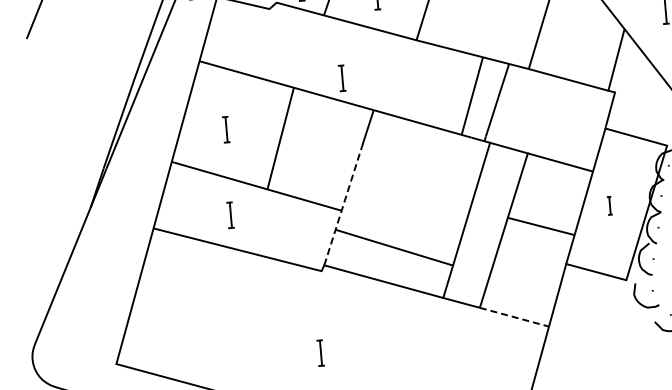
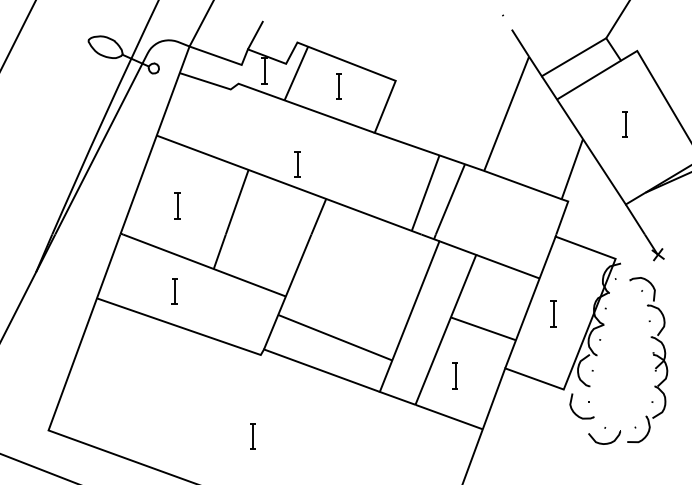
part: (609, 205) -> (553, 313), size x1.43
line: (342, 206) -> (287, 292), dashed -> solid
part: (516, 275) -> (454, 375), added
line: (514, 317) -> (449, 417), dashed -> solid

